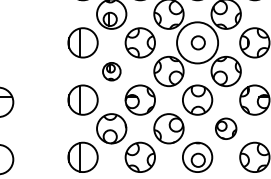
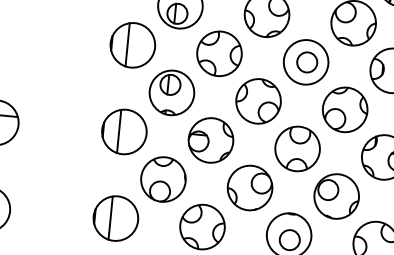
circle: (197, 42) -> (306, 61), size x0.71
part: (111, 71) -> (171, 92), size x1.67
part: (225, 128) -> (335, 196), size x1.43

